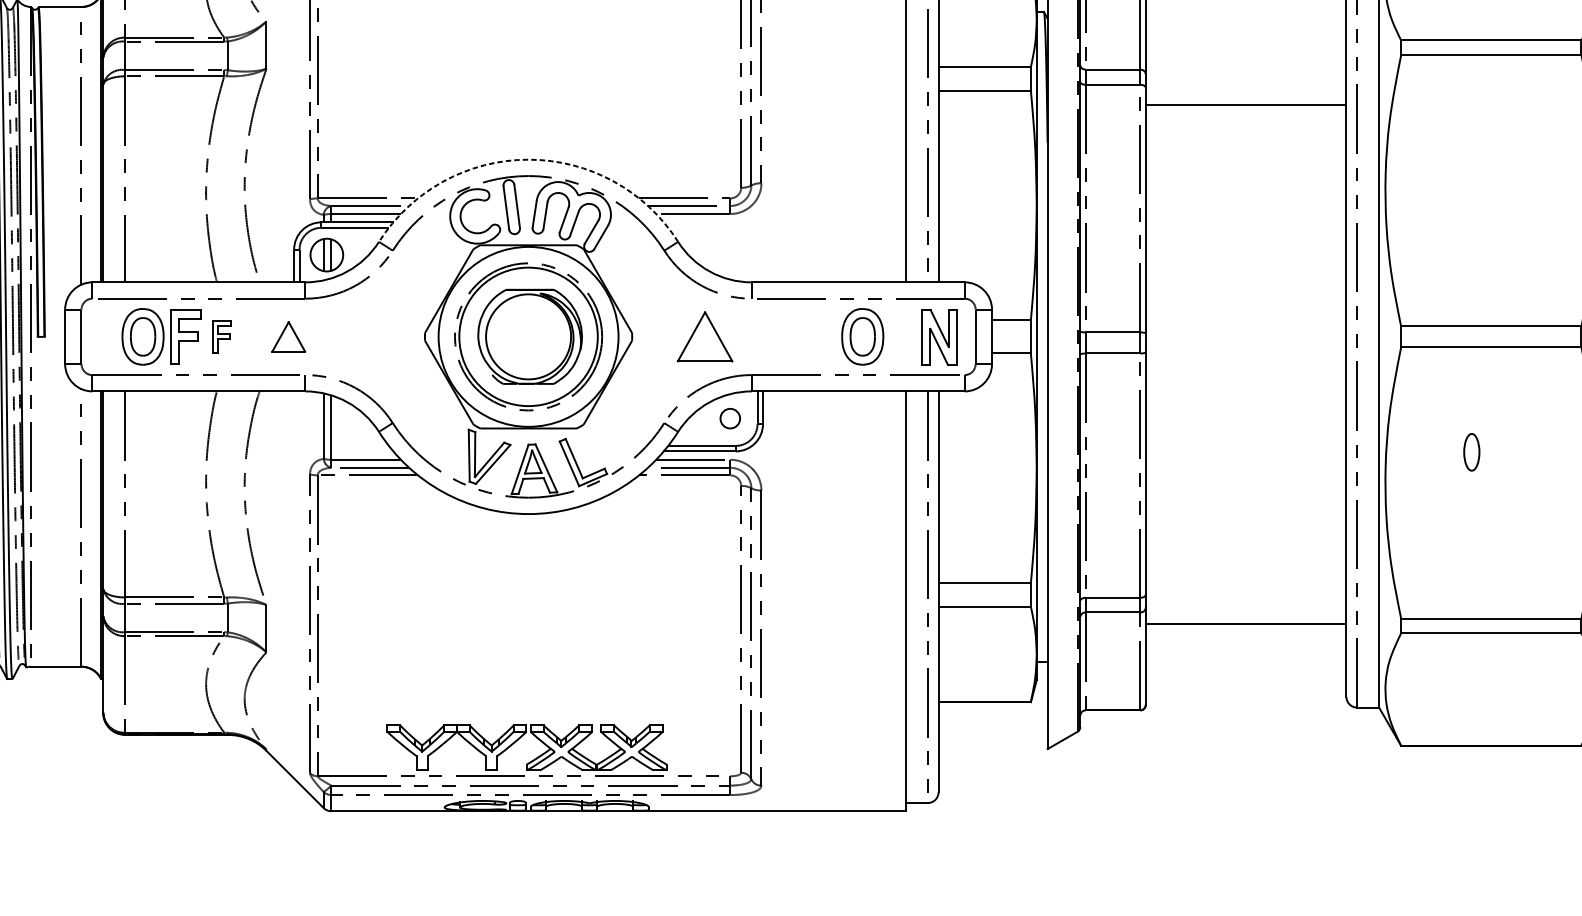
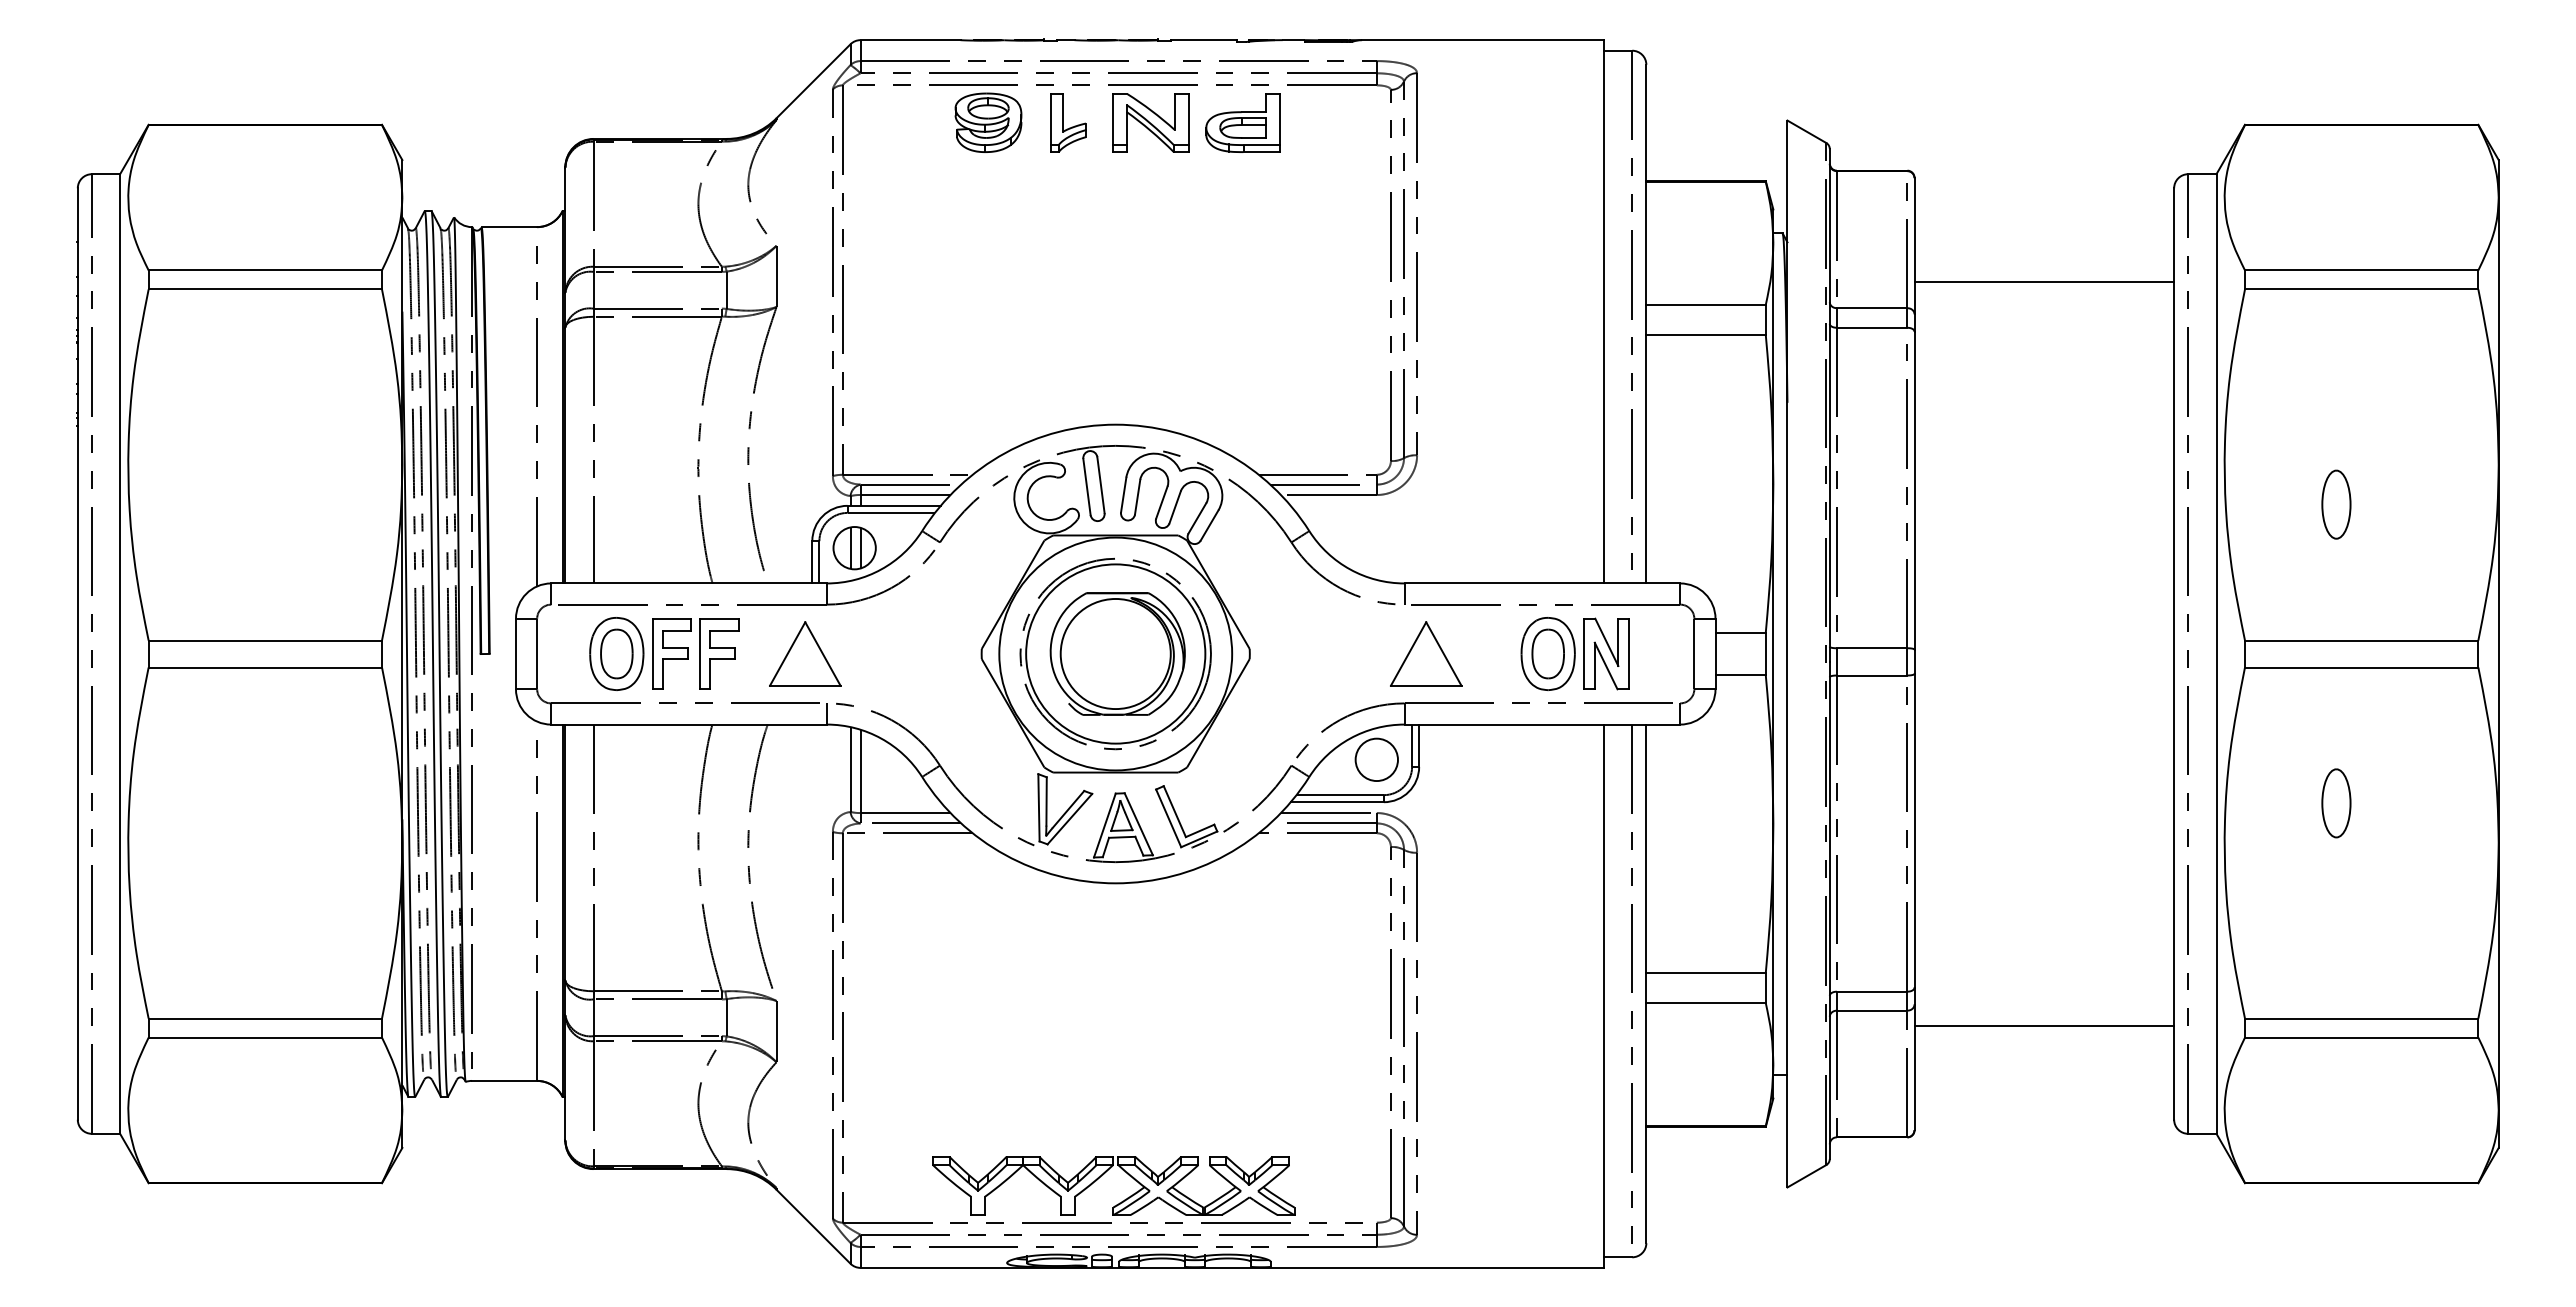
line: (1246, 105) -> (2044, 282), moved
arc: (528, 159) -> (1115, 424), dashed -> solid
part: (1471, 221) -> (2336, 504), added
part: (222, 336) -> (719, 653), size x1.67
part: (288, 336) -> (805, 653), size x1.67
part: (705, 336) -> (1426, 653), moved
part: (939, 337) -> (1606, 653), moved
circle: (730, 418) -> (1376, 759), size x1.67
part: (1471, 452) -> (2336, 803), size x1.43

